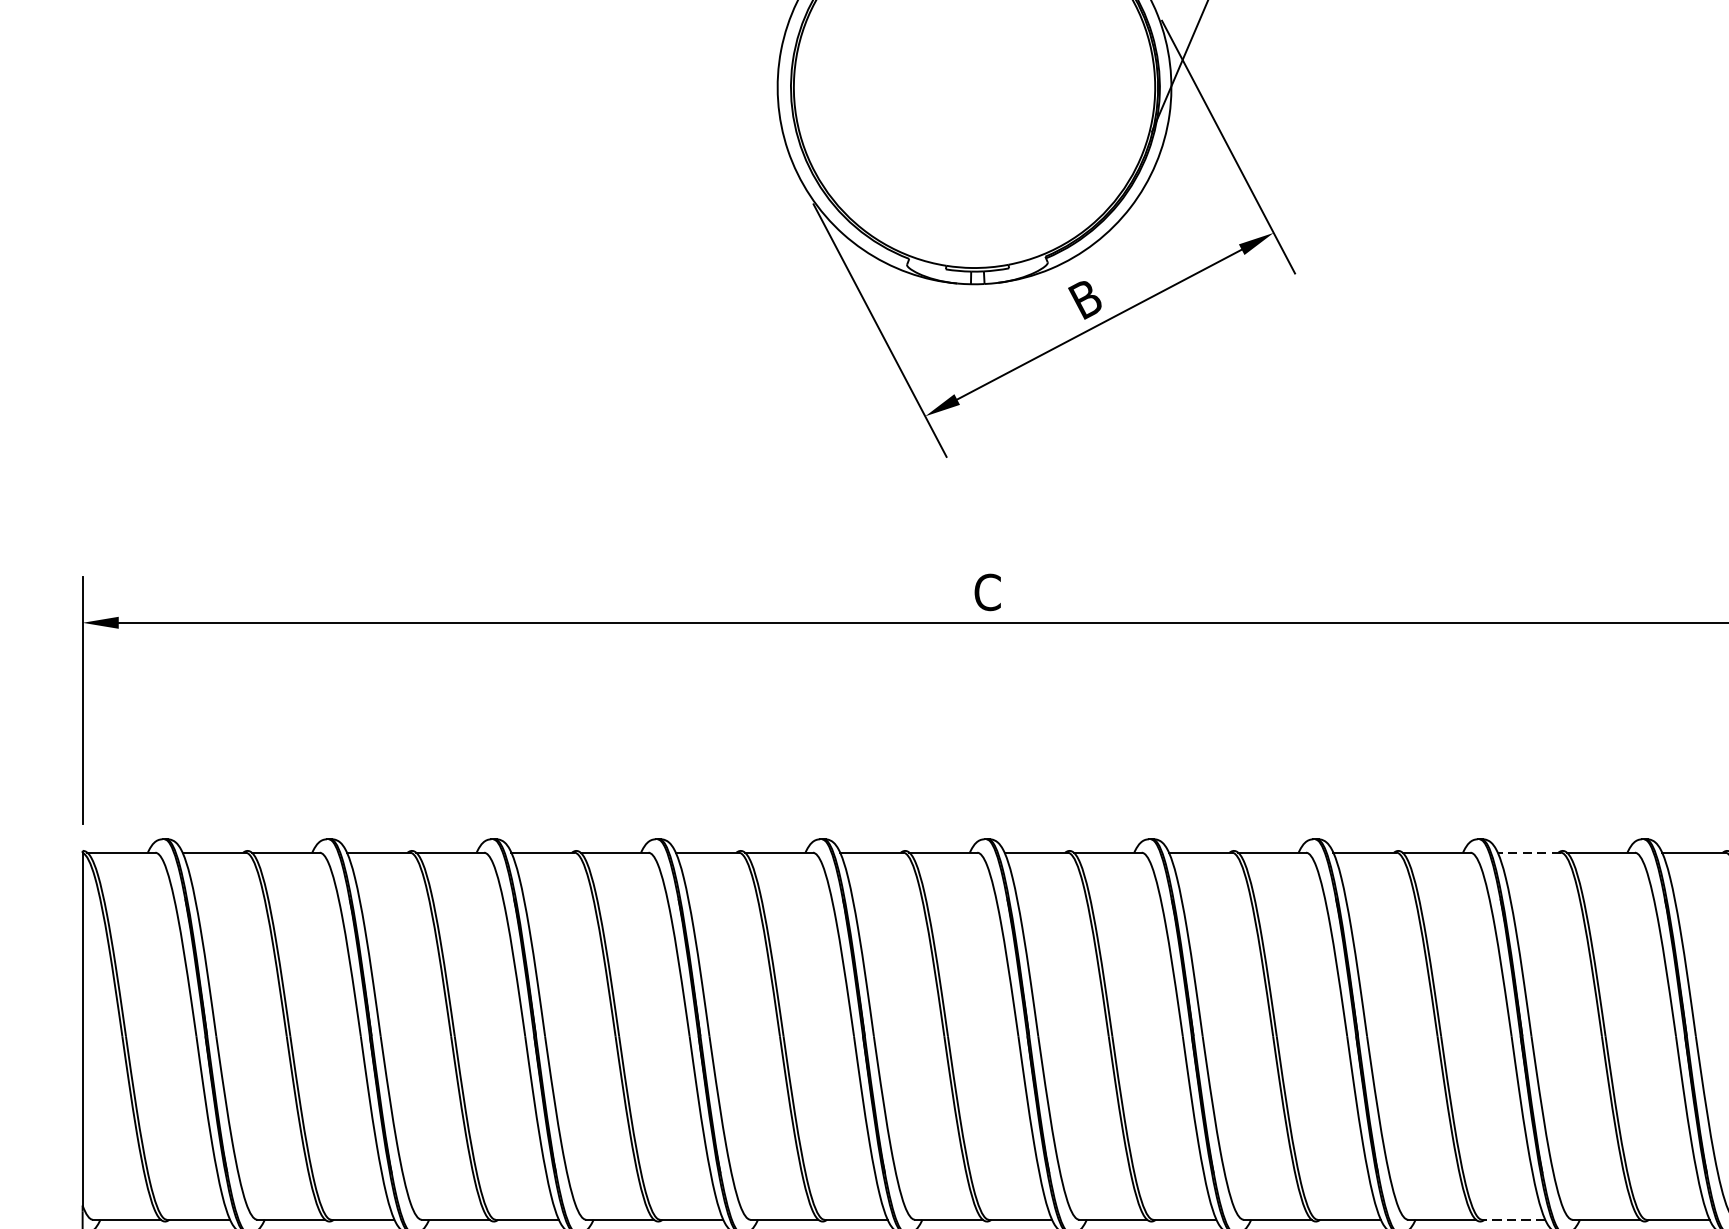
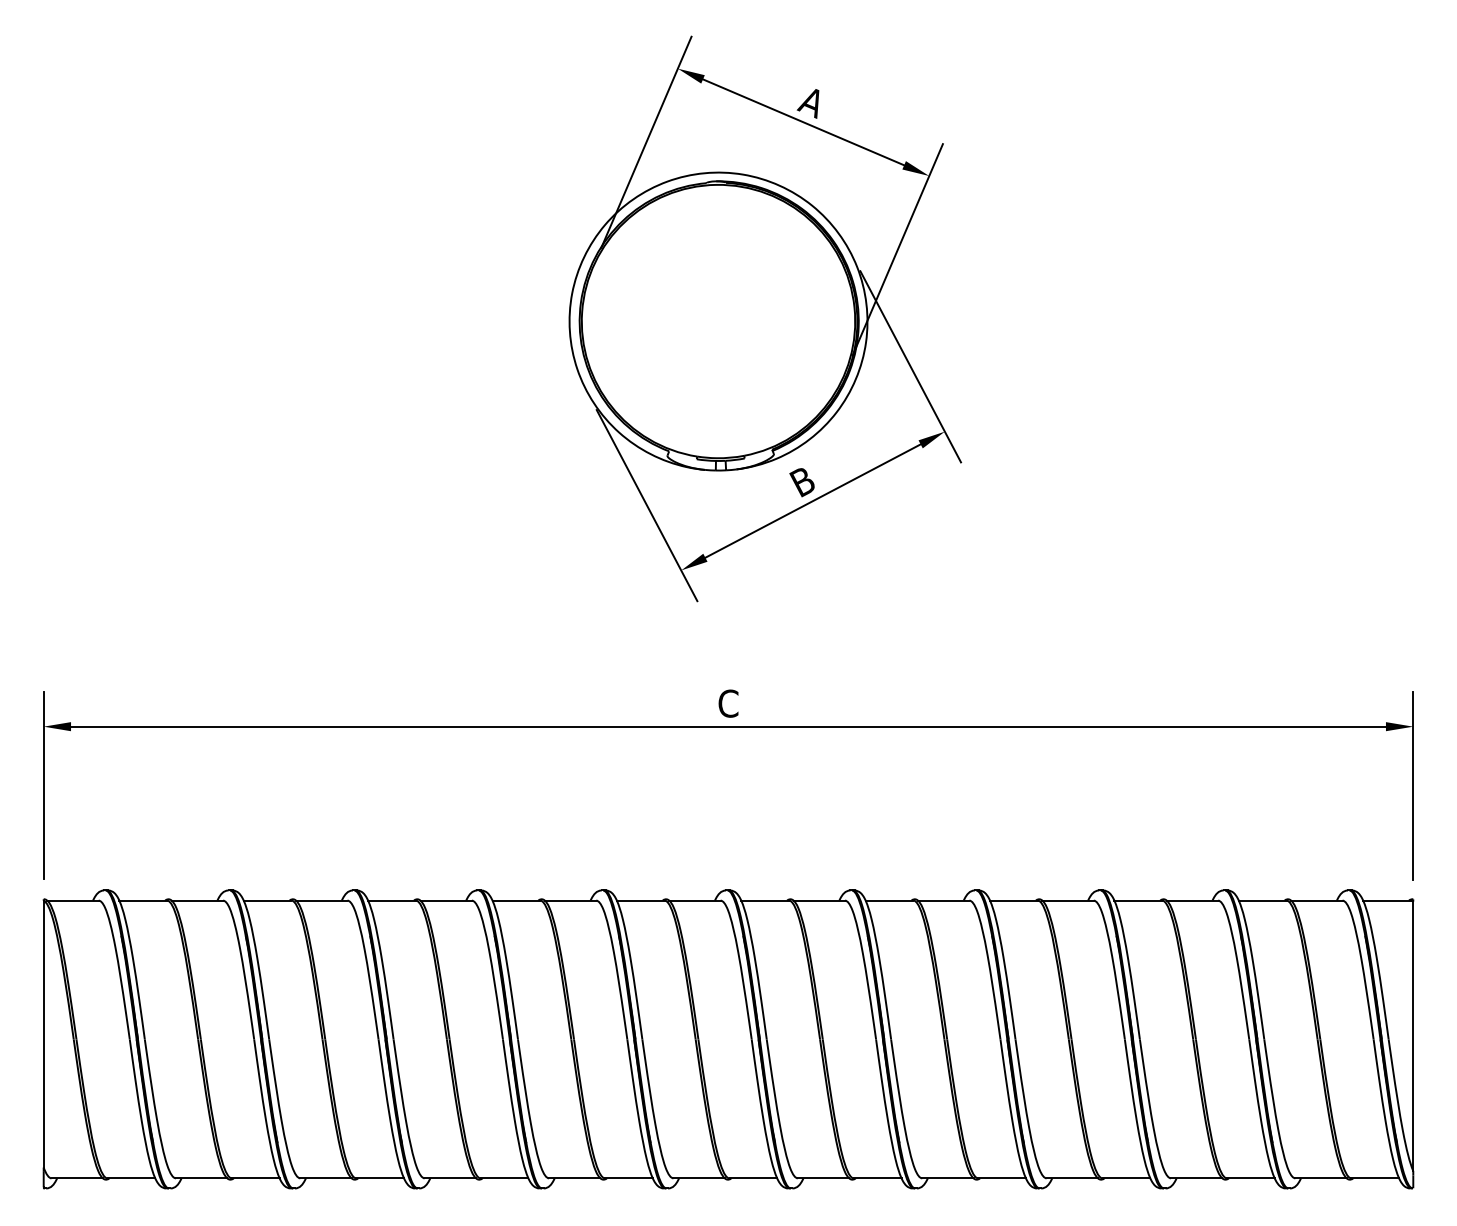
line: (1529, 852) -> (1138, 900), dashed -> solid
line: (1513, 1219) -> (1126, 1178), dashed -> solid

